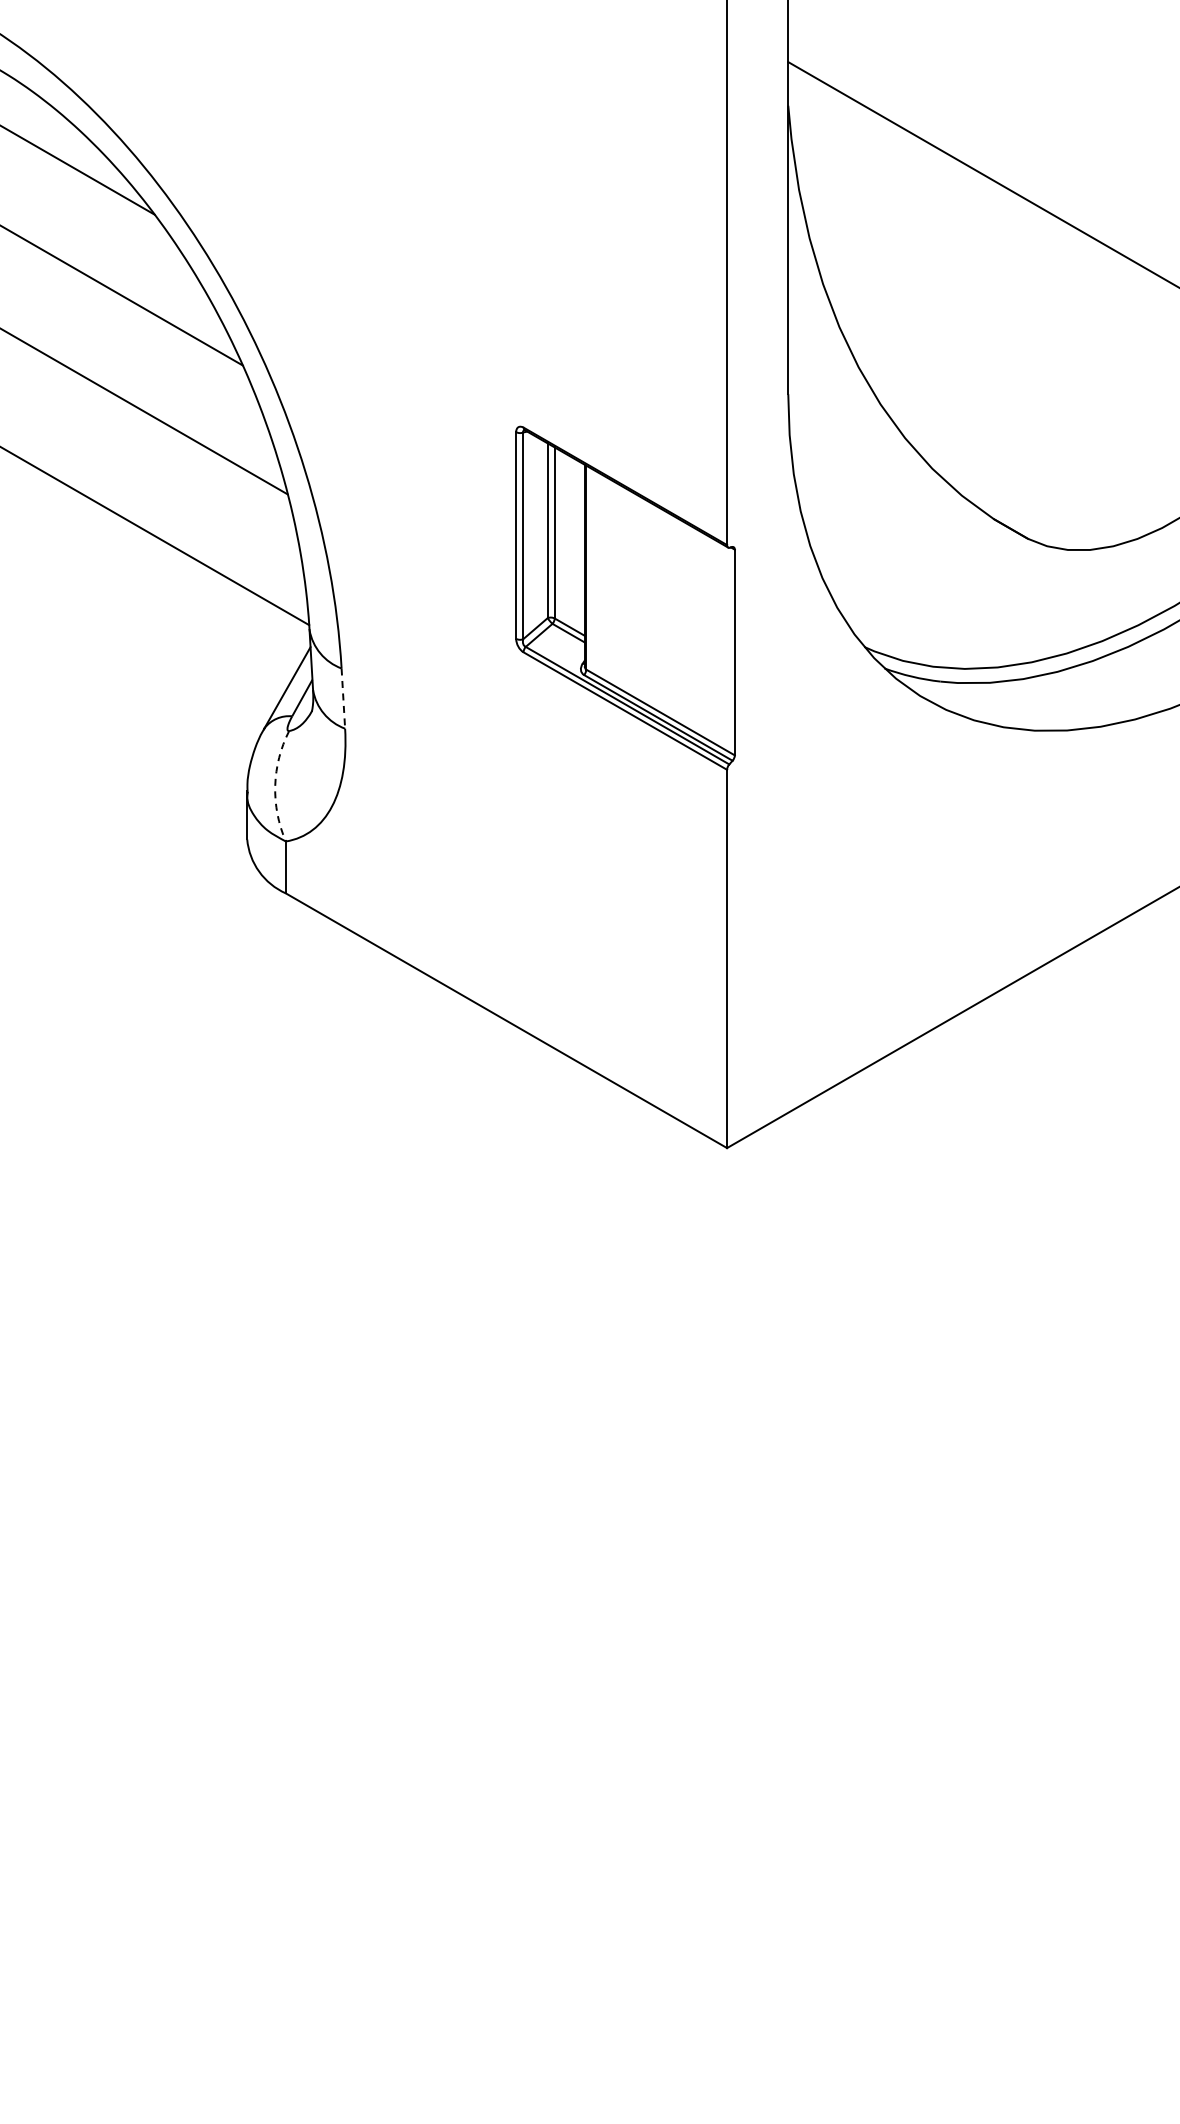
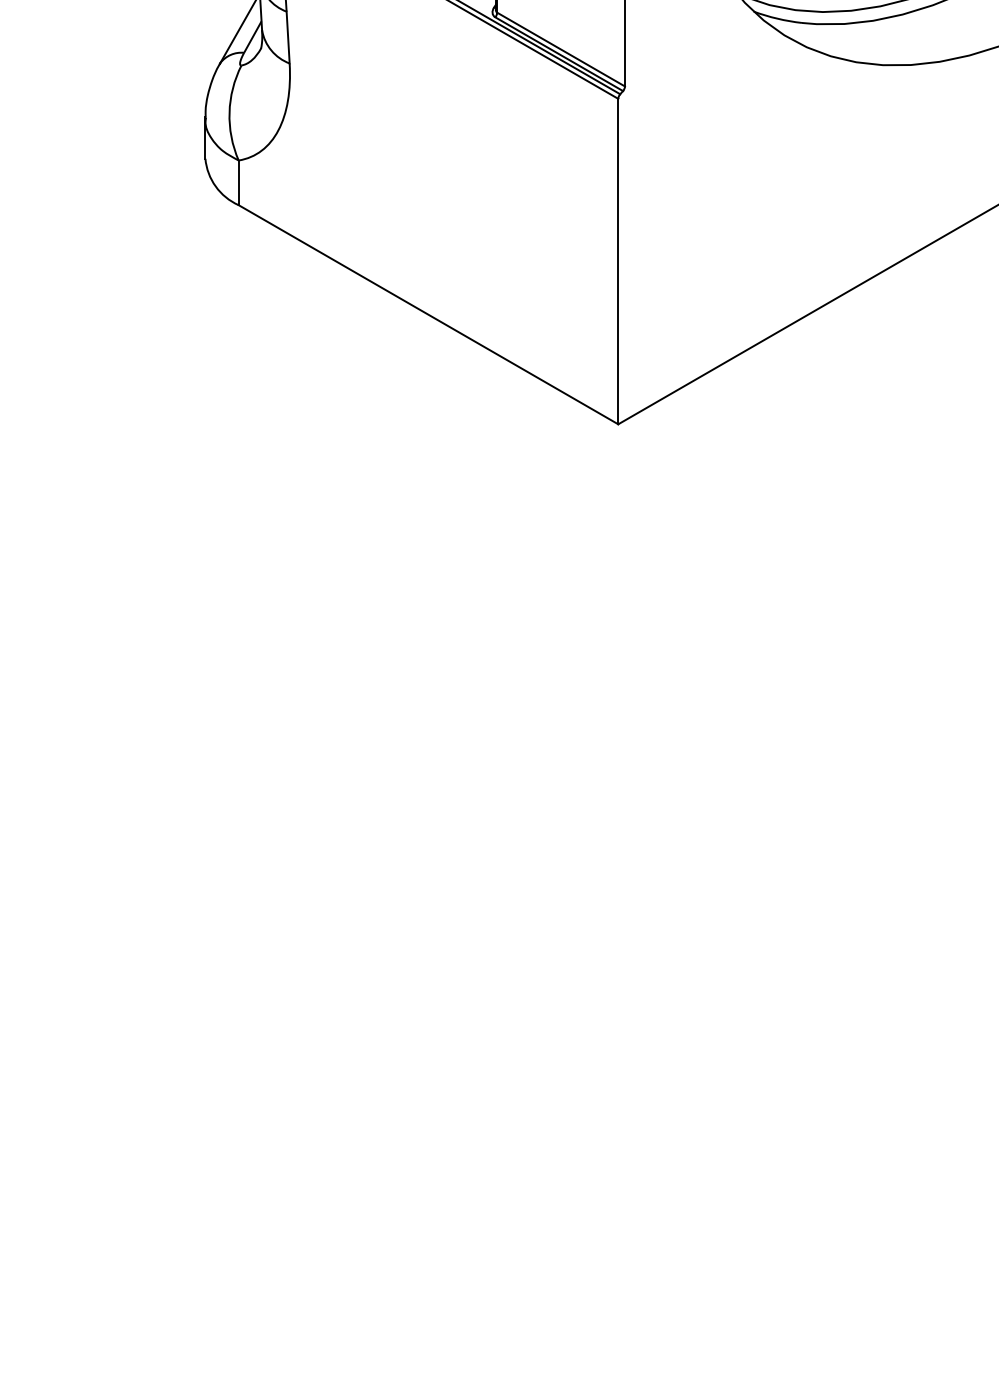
line: (343, 699) -> (288, 38), dashed -> solid
arc: (275, 785) -> (229, 112), dashed -> solid

